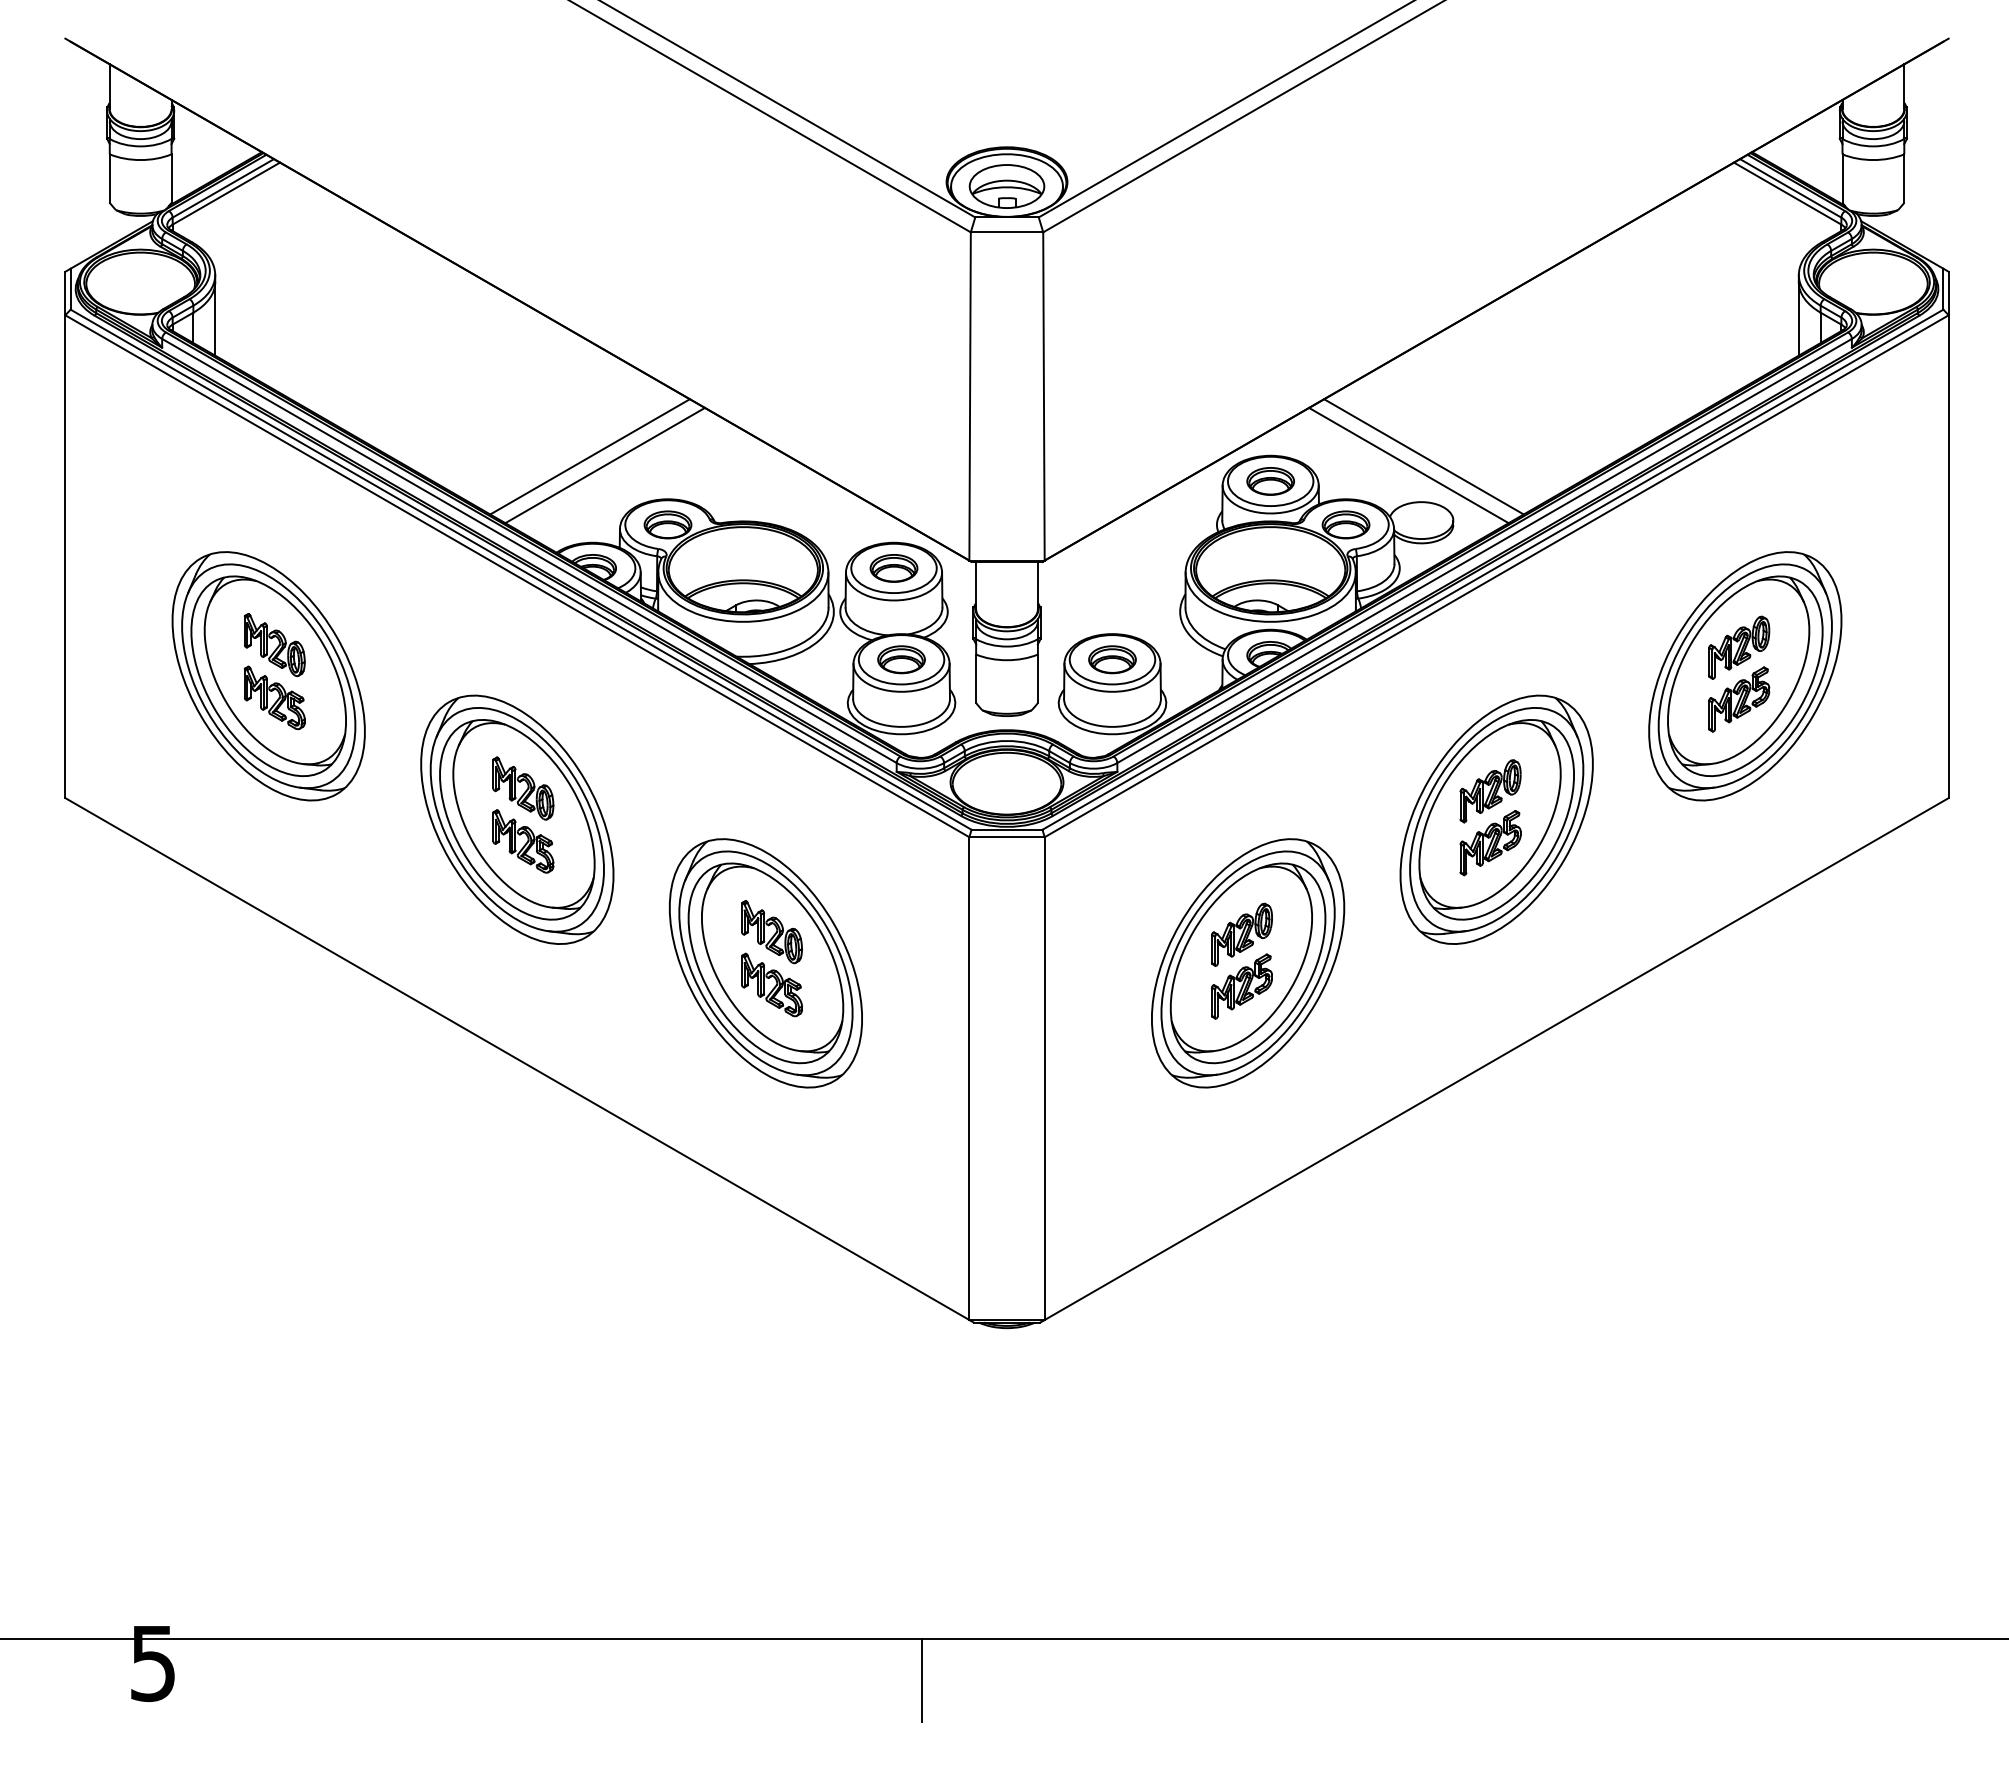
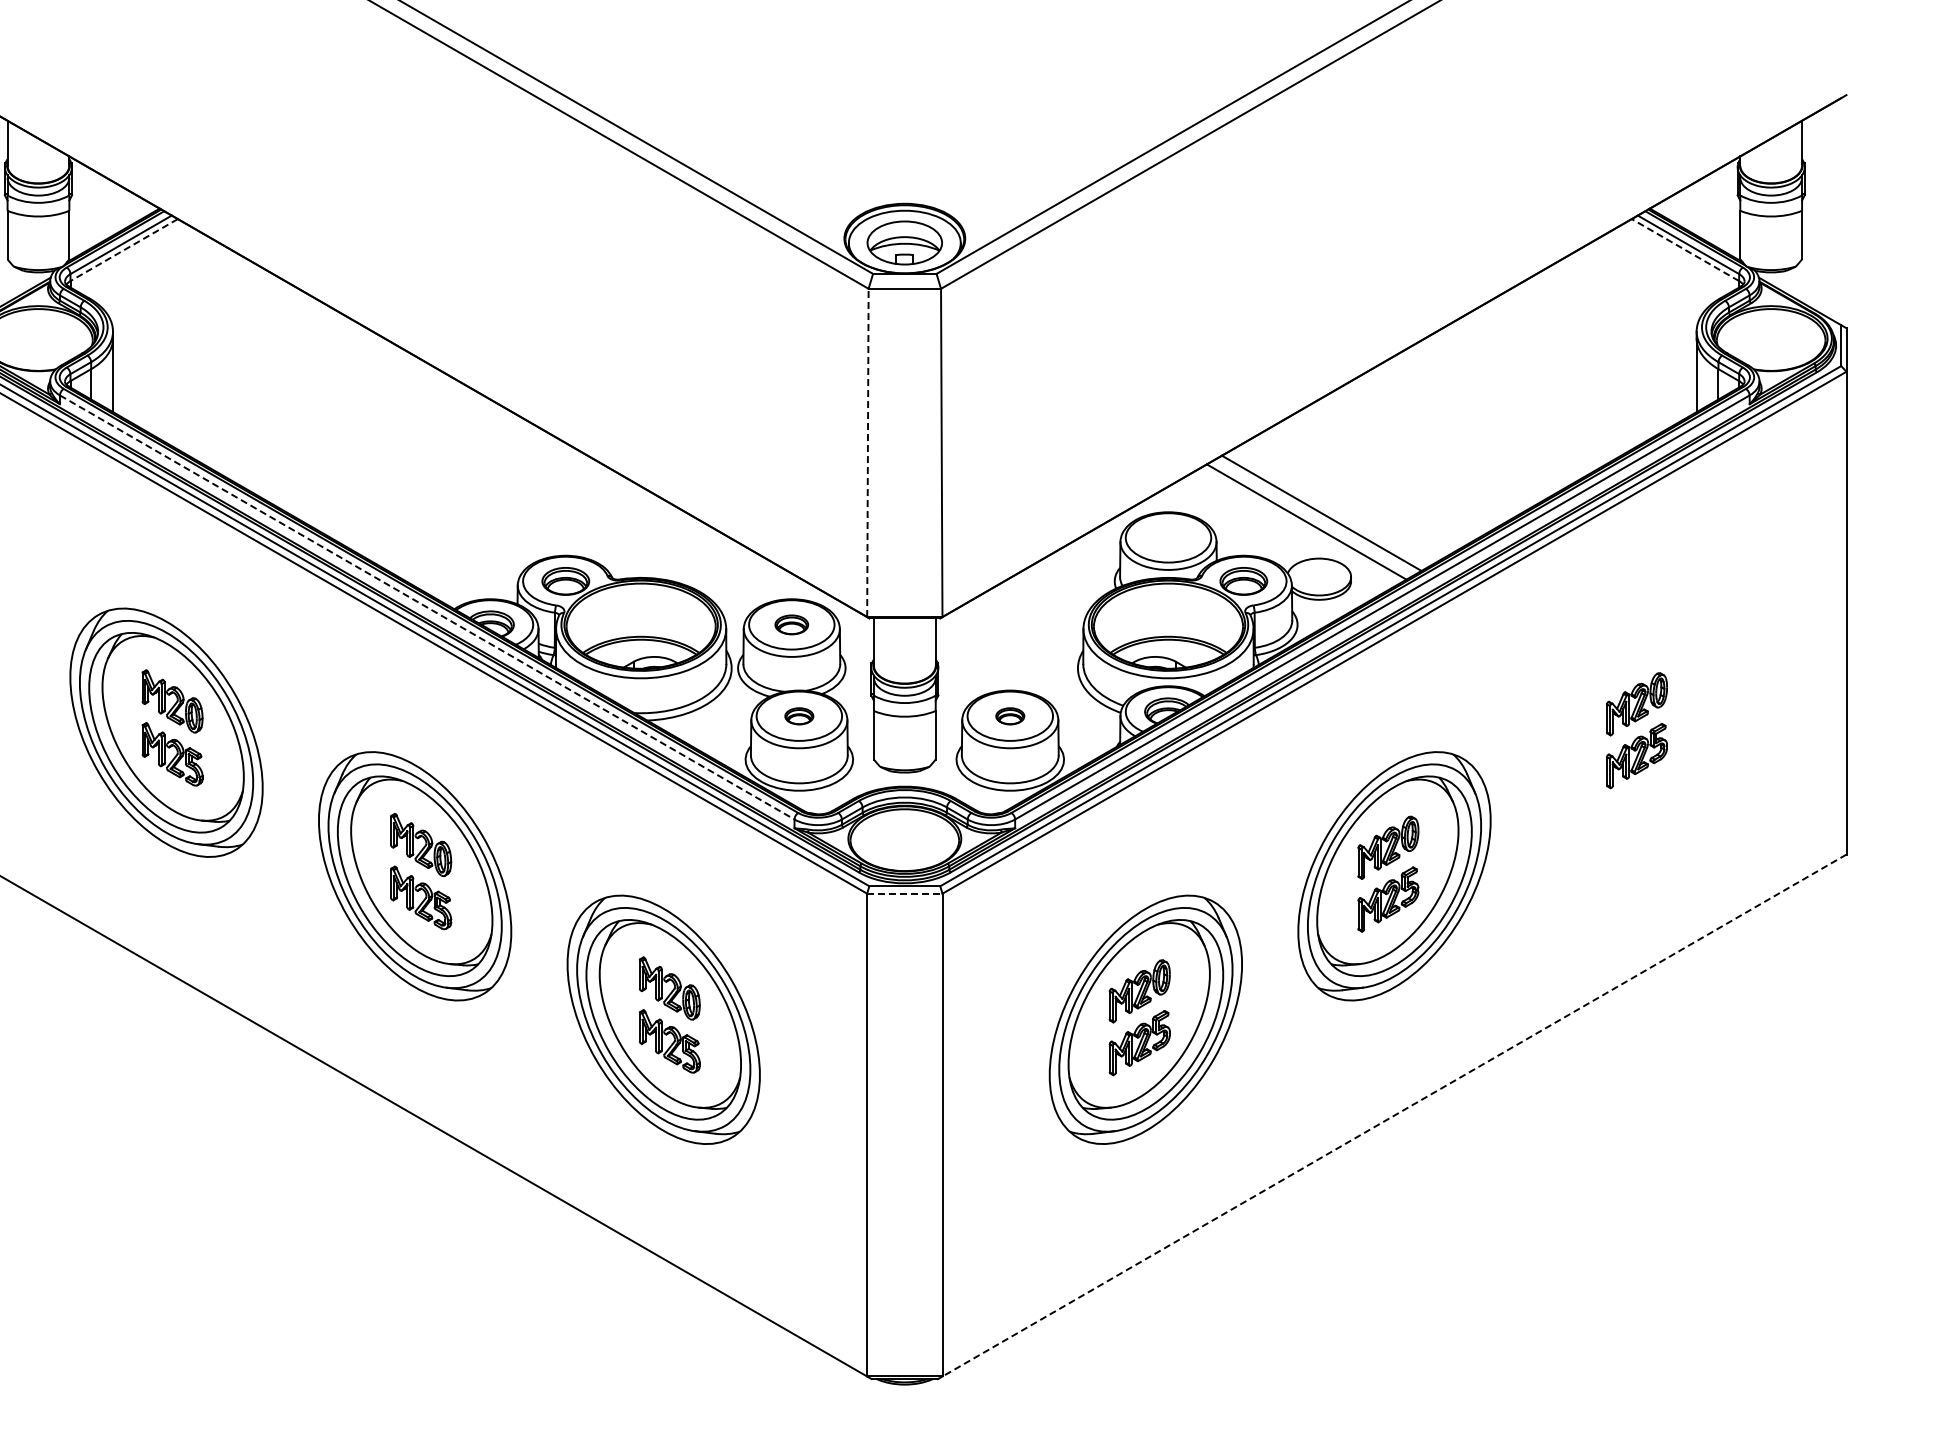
line: (226, 193) -> (124, 249), solid -> dashed
line: (1787, 193) -> (1685, 249), solid -> dashed
line: (970, 395) -> (868, 451), solid -> dashed
line: (589, 456) -> (487, 512), removed
line: (604, 465) -> (502, 521), removed
part: (1270, 481) -> (1168, 537), removed
line: (529, 551) -> (427, 607), solid -> dashed
part: (893, 568) -> (791, 624), size x0.7
part: (901, 659) -> (799, 715), size x0.6
part: (1112, 659) -> (1010, 715), size x0.6
part: (1745, 676) -> (1643, 732), removed
line: (1007, 837) -> (905, 893), solid -> dashed
line: (1496, 1059) -> (1394, 1115), solid -> dashed

